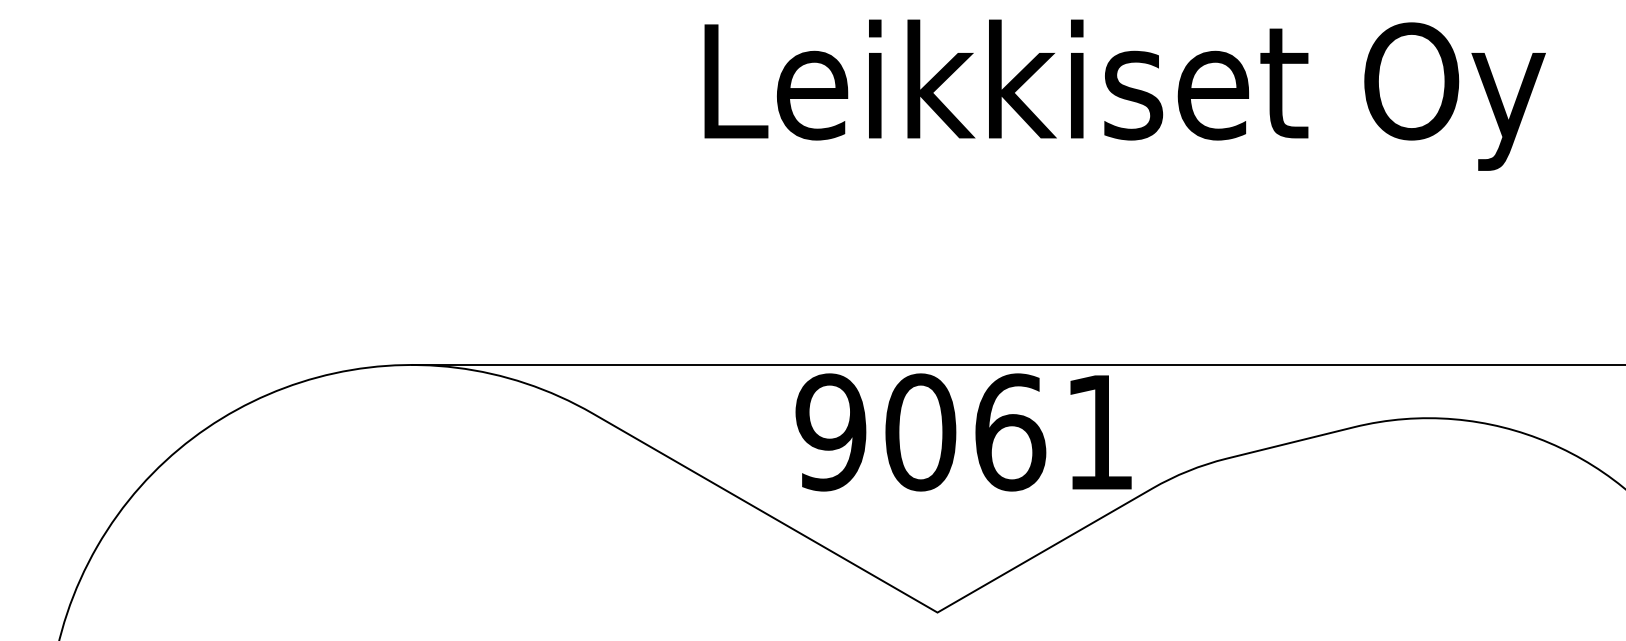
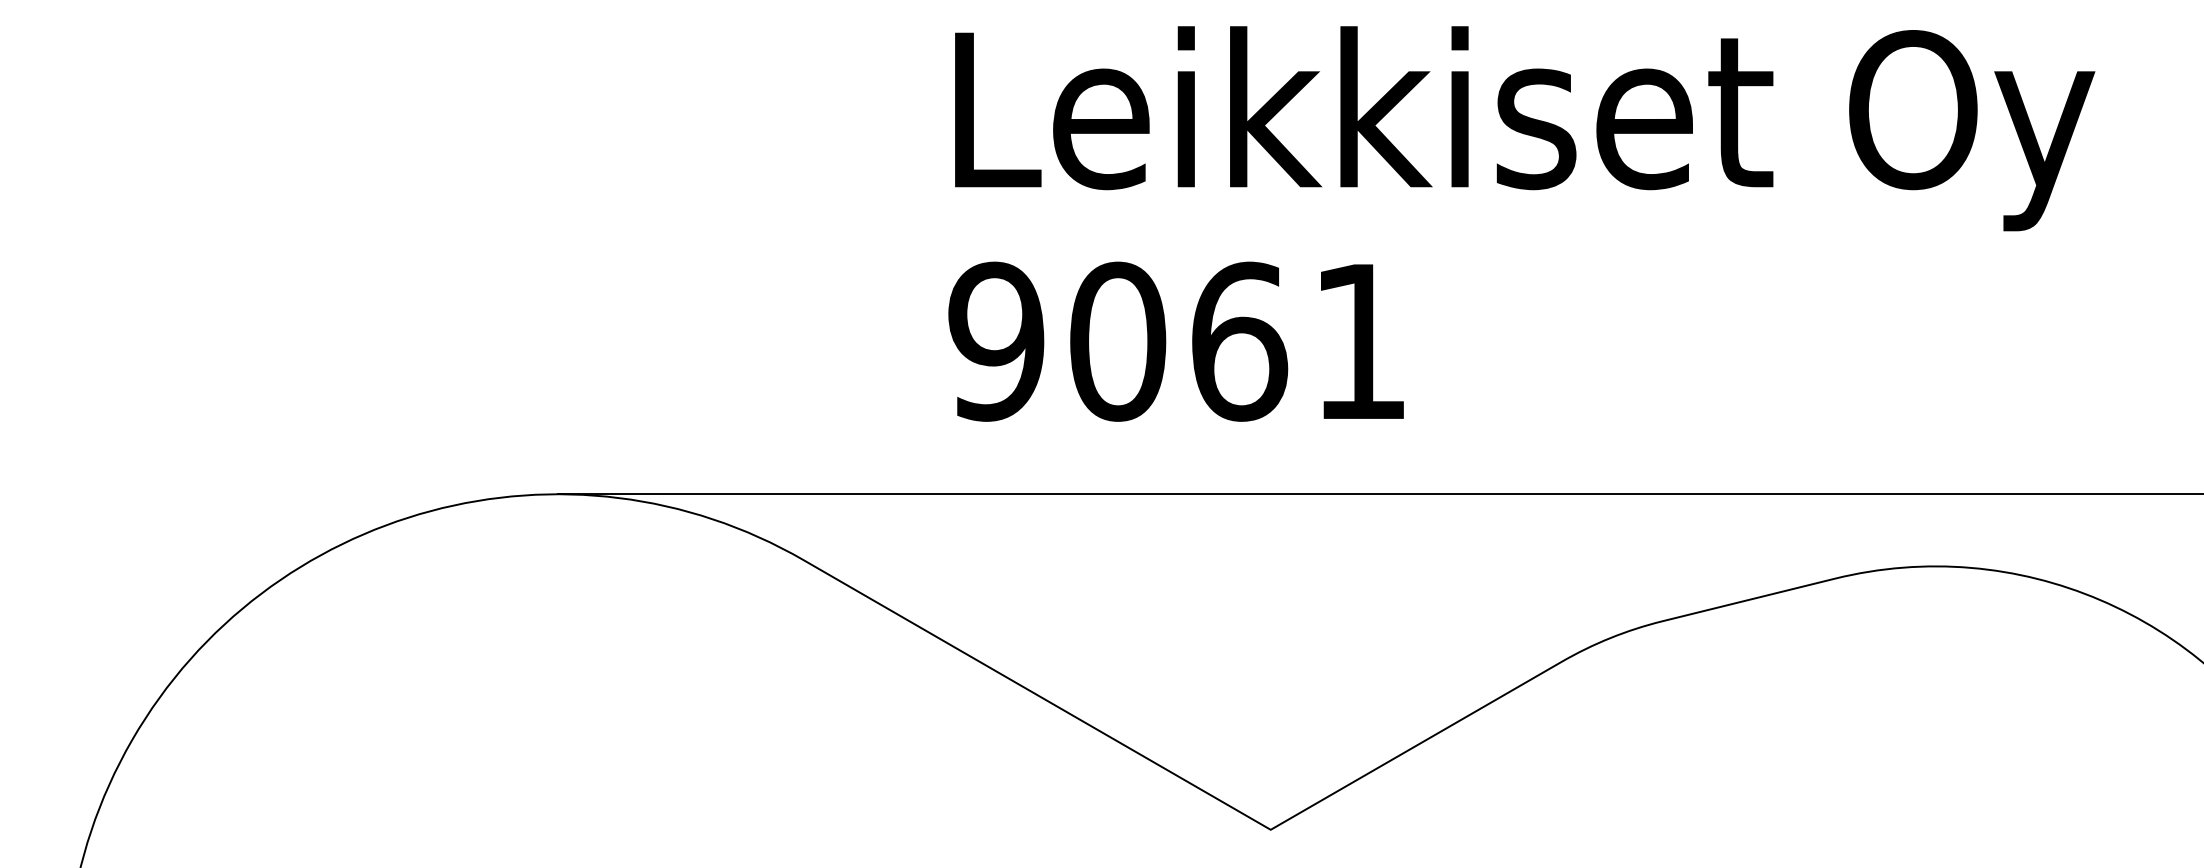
text: (963, 432) -> (1175, 341), moved

